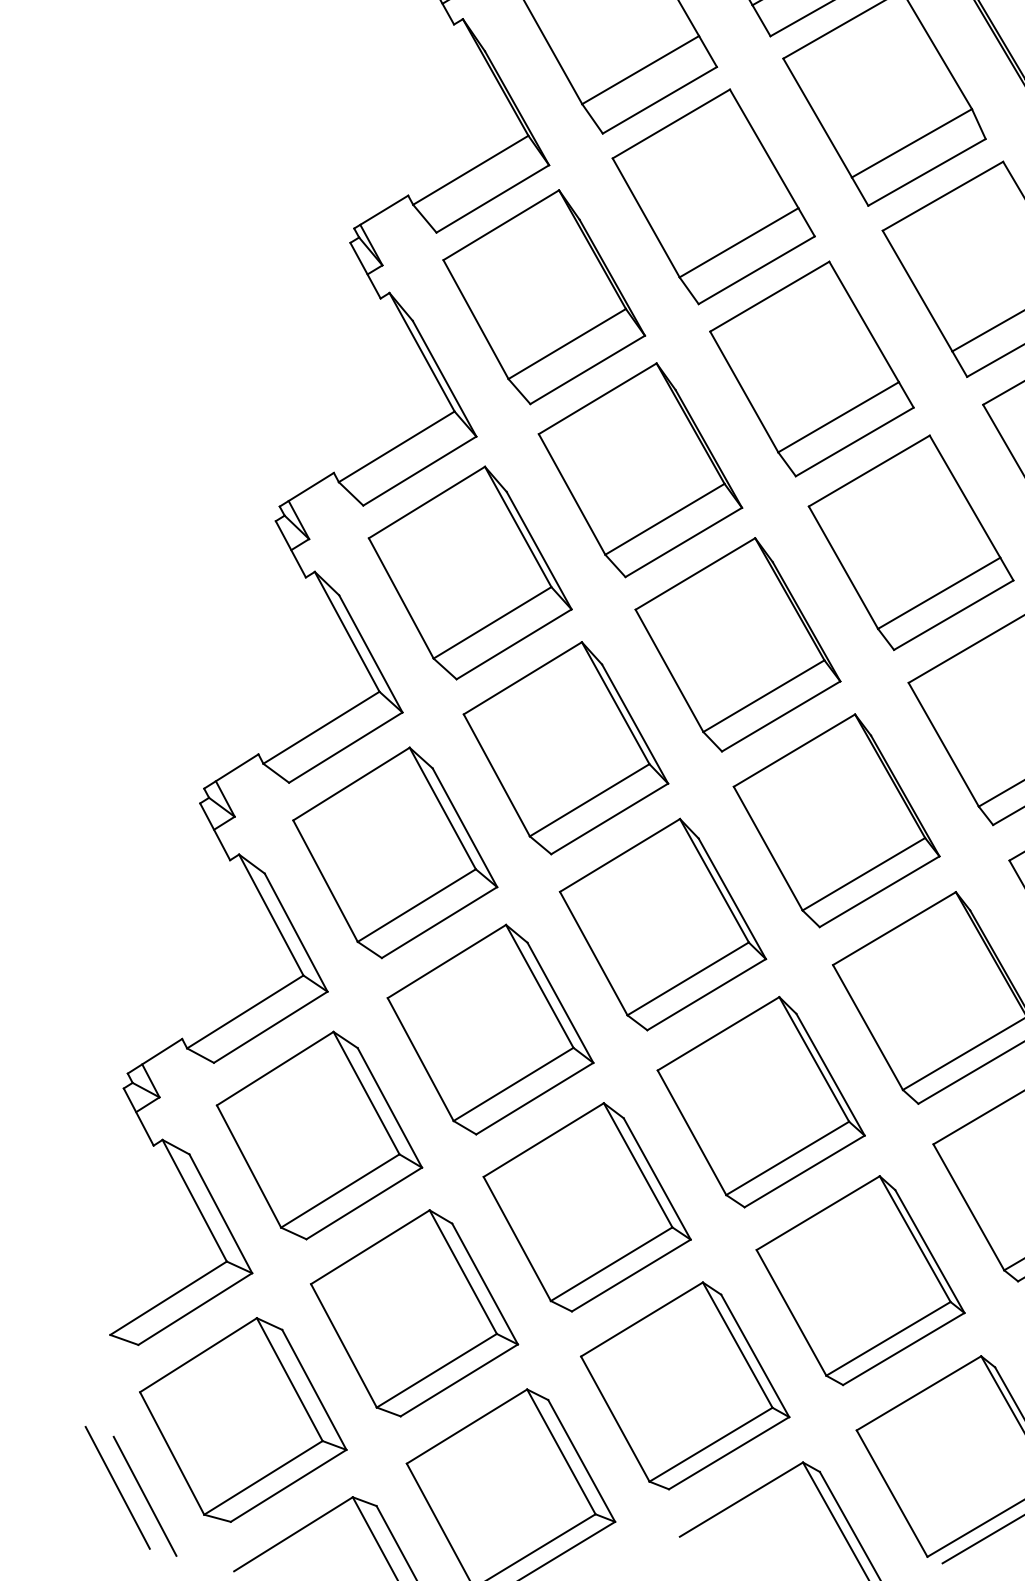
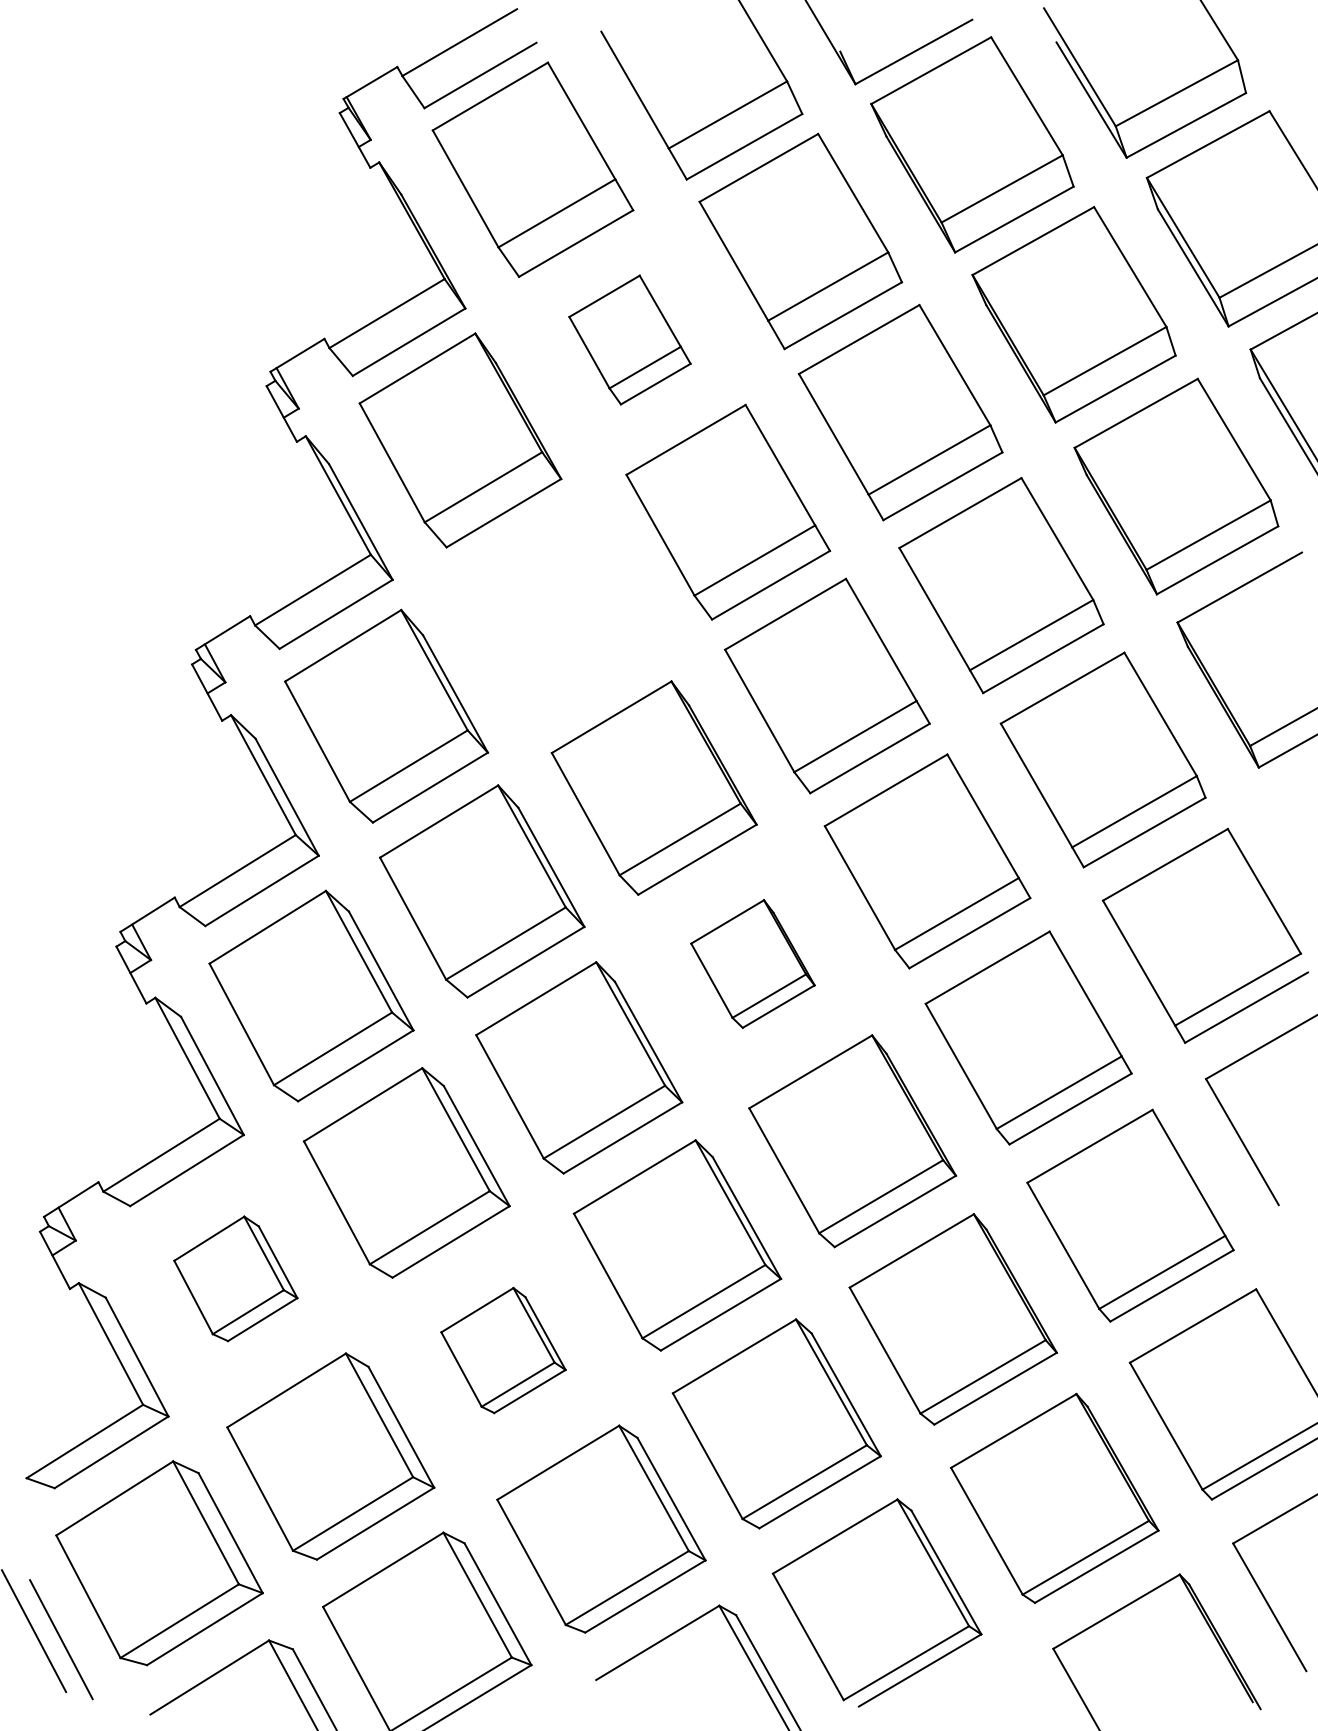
part: (713, 196) -> (629, 339), size x0.6
part: (640, 470) -> (556, 613), removed
part: (836, 820) -> (752, 963), size x0.6
part: (319, 1135) -> (235, 1278), size x0.6
part: (587, 1207) -> (503, 1350), size x0.6

